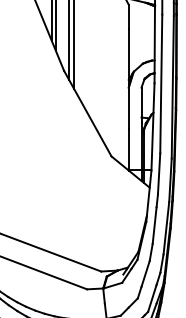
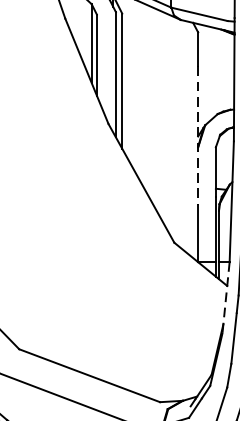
line: (128, 79) -> (197, 136), solid -> dashed
line: (148, 196) -> (225, 298), solid -> dashed

